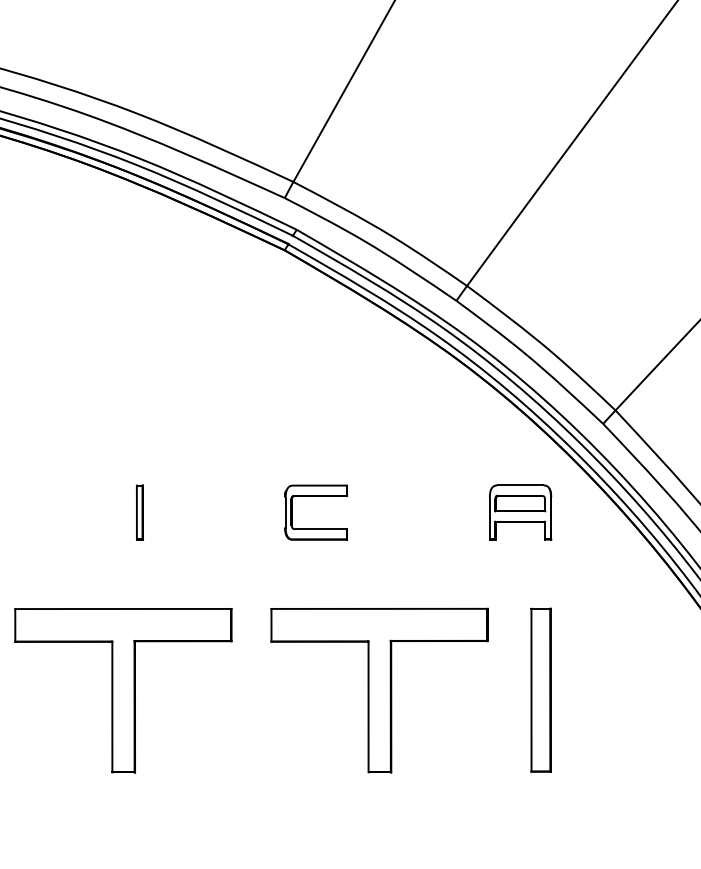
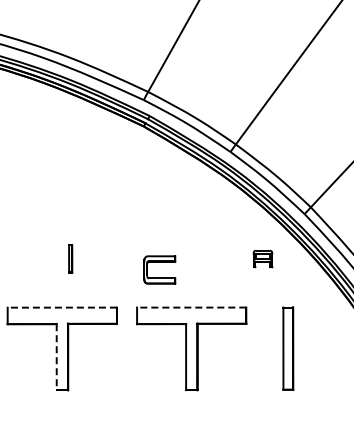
part: (315, 497) -> (159, 262), moved
part: (519, 511) -> (262, 258), size x0.6
line: (123, 608) -> (62, 307), solid -> dashed
line: (379, 608) -> (191, 307), solid -> dashed
part: (541, 689) -> (288, 348), moved
line: (111, 707) -> (56, 357), solid -> dashed

